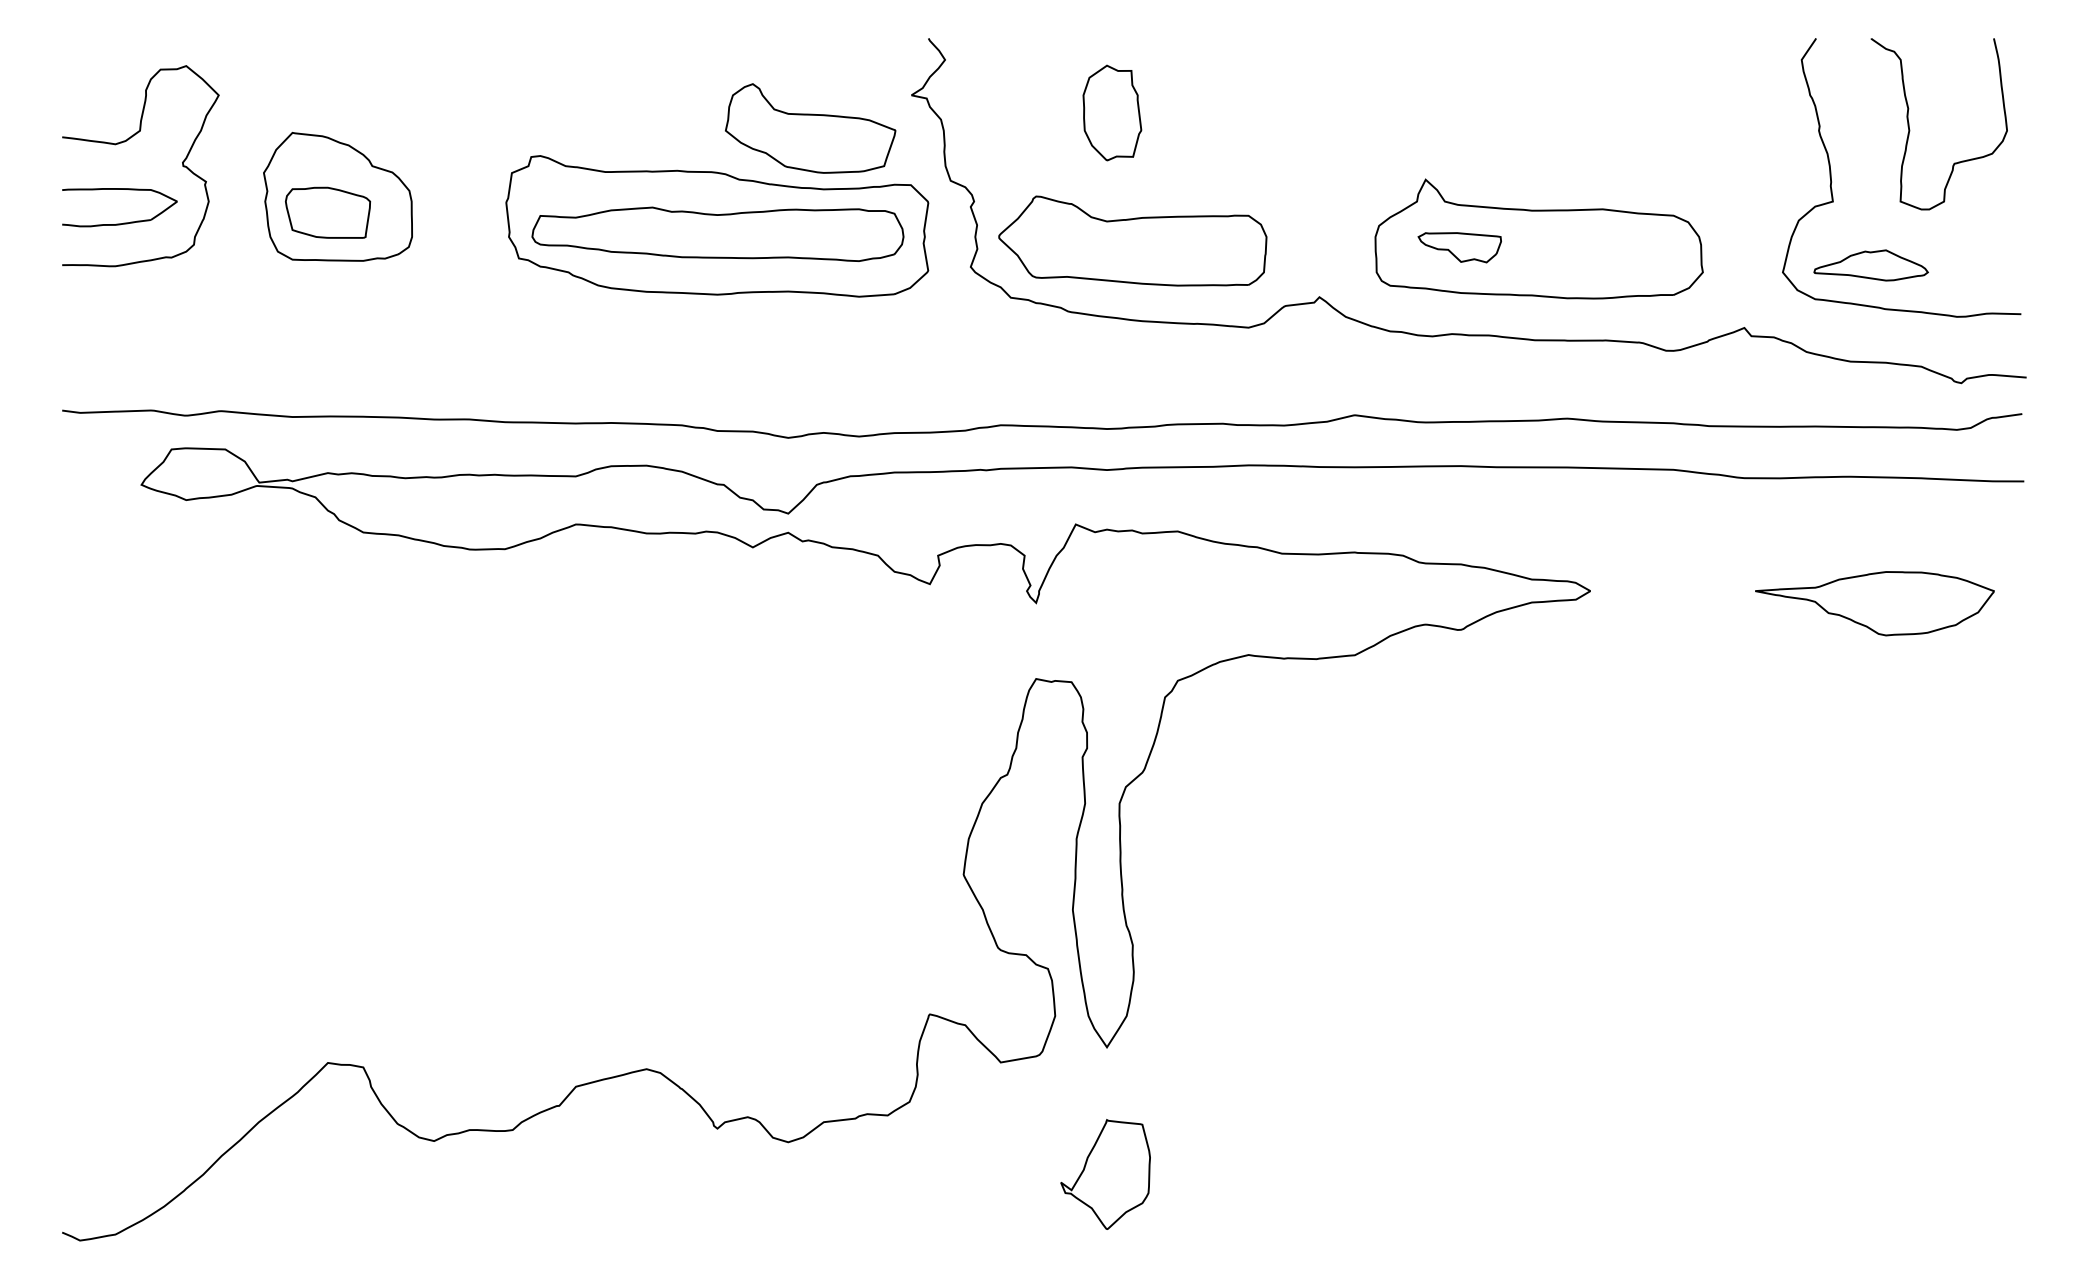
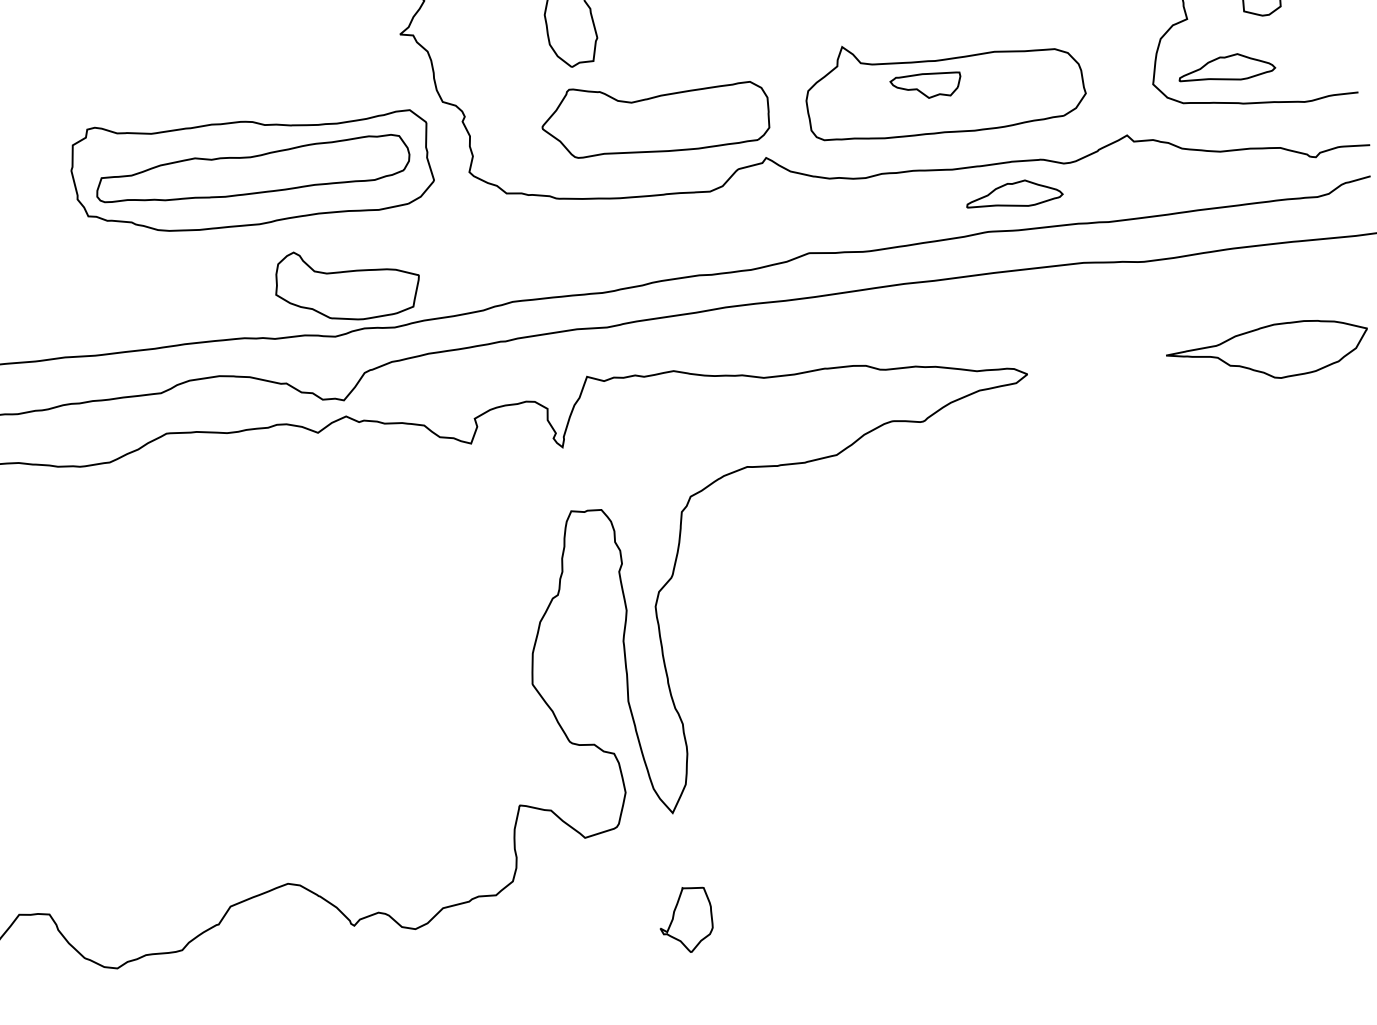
part: (810, 128) -> (347, 283), moved
part: (1132, 240) -> (655, 115), moved
part: (1459, 247) -> (926, 86), moved
part: (1602, 379) -> (1013, 194), added
part: (1105, 1174) -> (685, 920), size x0.7

